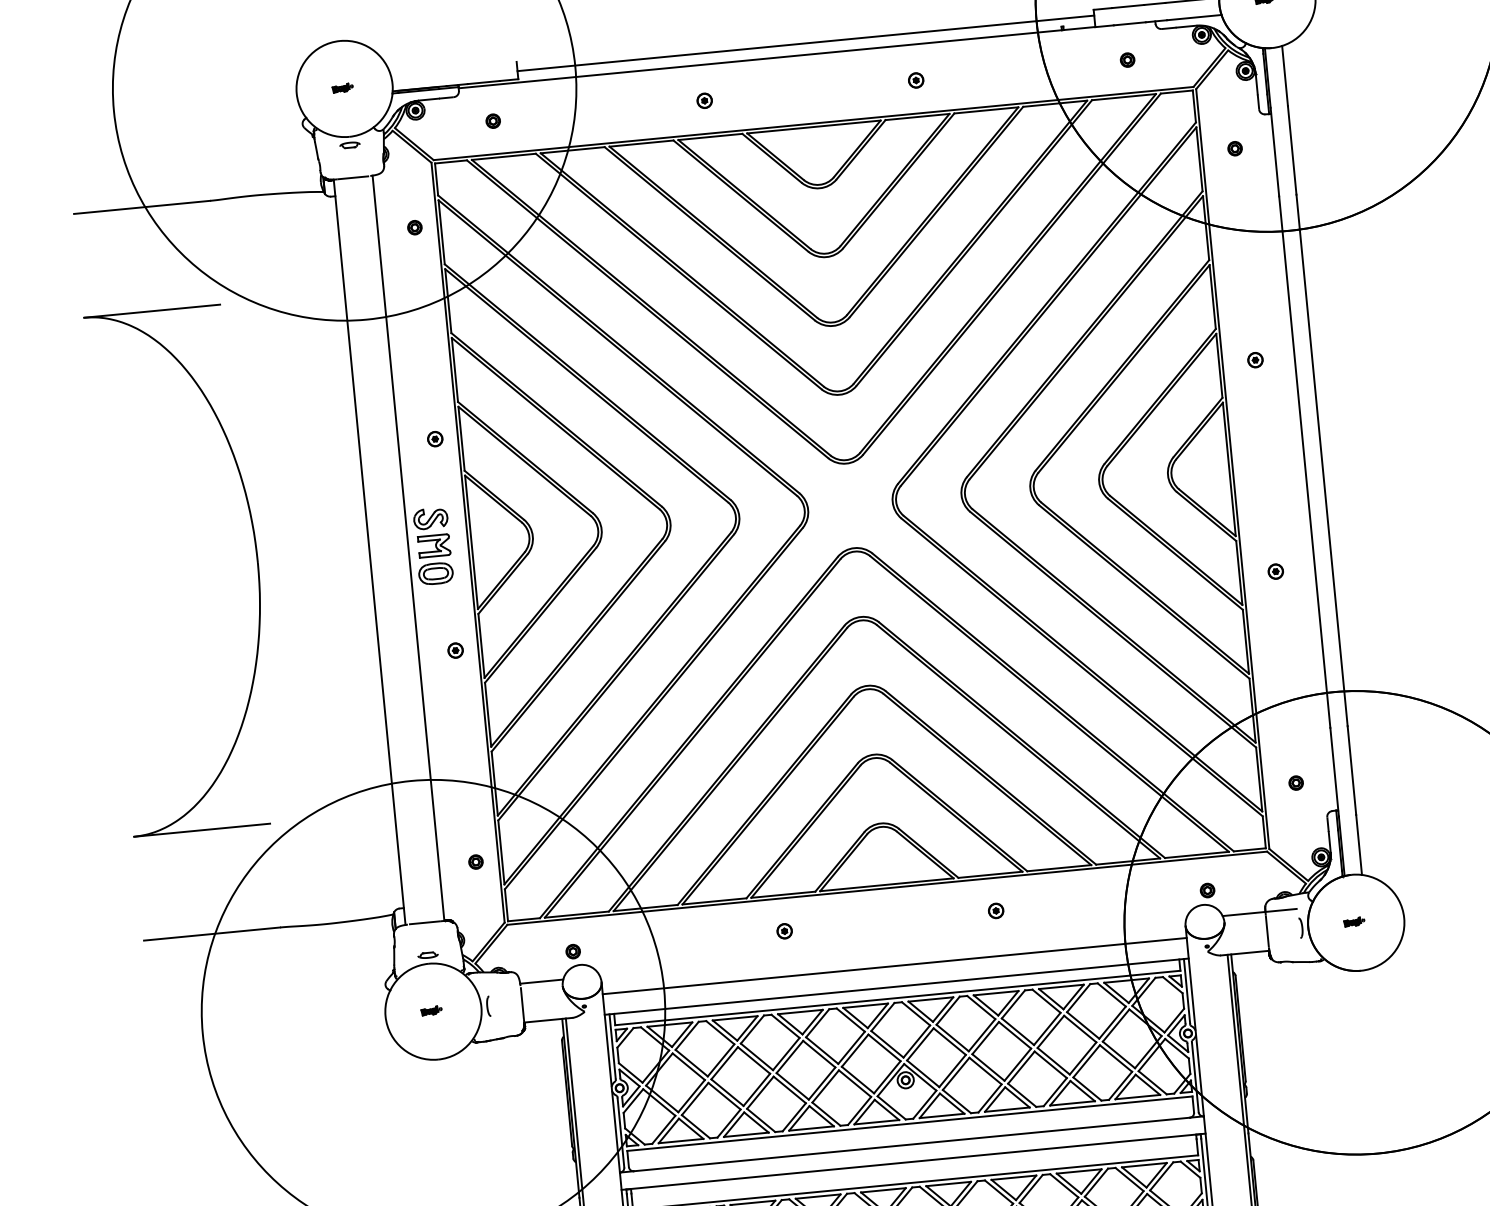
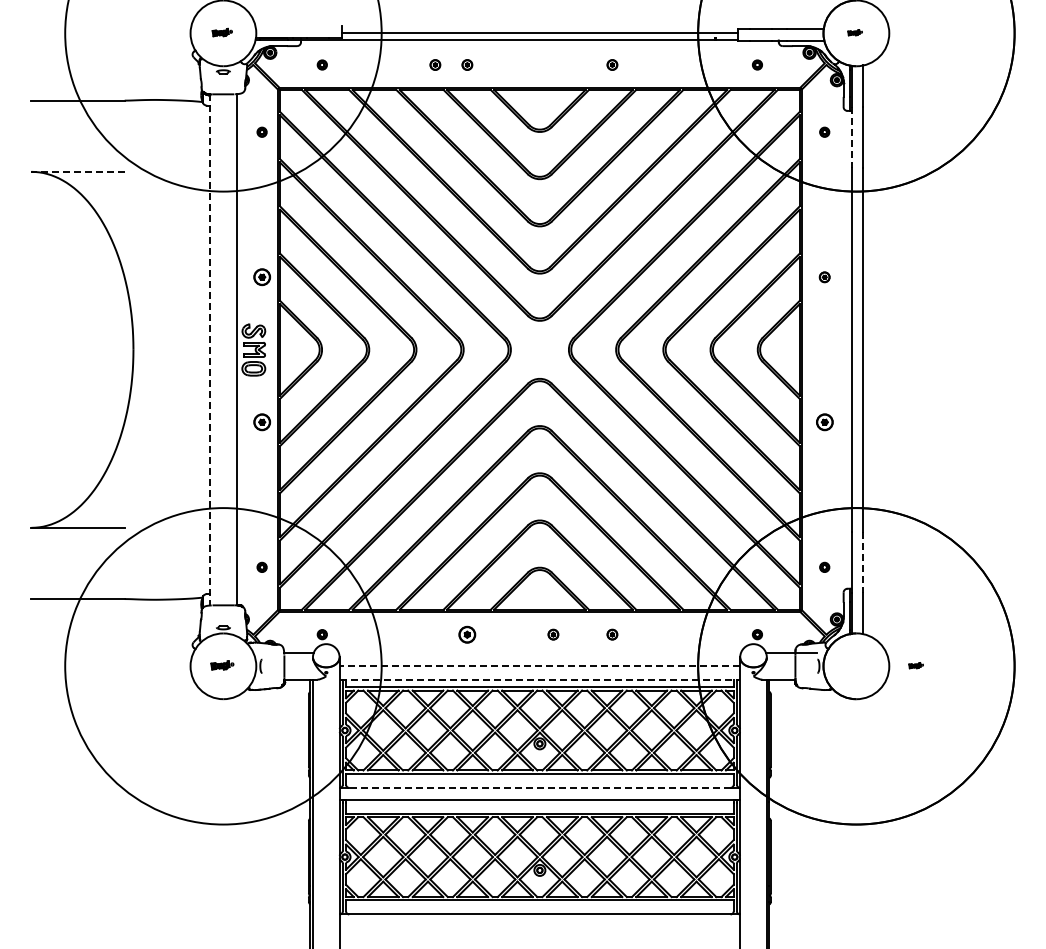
part: (341, 87) -> (221, 32), size x1.4
part: (658, 104) -> (435, 64), added
line: (1274, 152) -> (851, 137), solid -> dashed
line: (152, 310) -> (78, 171), solid -> dashed
part: (434, 439) -> (261, 277), size x1.6
line: (370, 551) -> (210, 349), solid -> dashed
part: (1275, 571) -> (824, 422), size x1.6
part: (454, 650) -> (261, 422), size x1.6
line: (1352, 771) -> (863, 563), solid -> dashed
part: (910, 918) -> (553, 634), added
part: (1353, 921) -> (915, 665), moved
part: (784, 931) -> (467, 634), size x1.6
line: (894, 966) -> (539, 665), solid -> dashed
line: (897, 986) -> (540, 679), solid -> dashed
part: (430, 1010) -> (221, 665), size x1.6
line: (911, 1143) -> (539, 787), solid -> dashed

